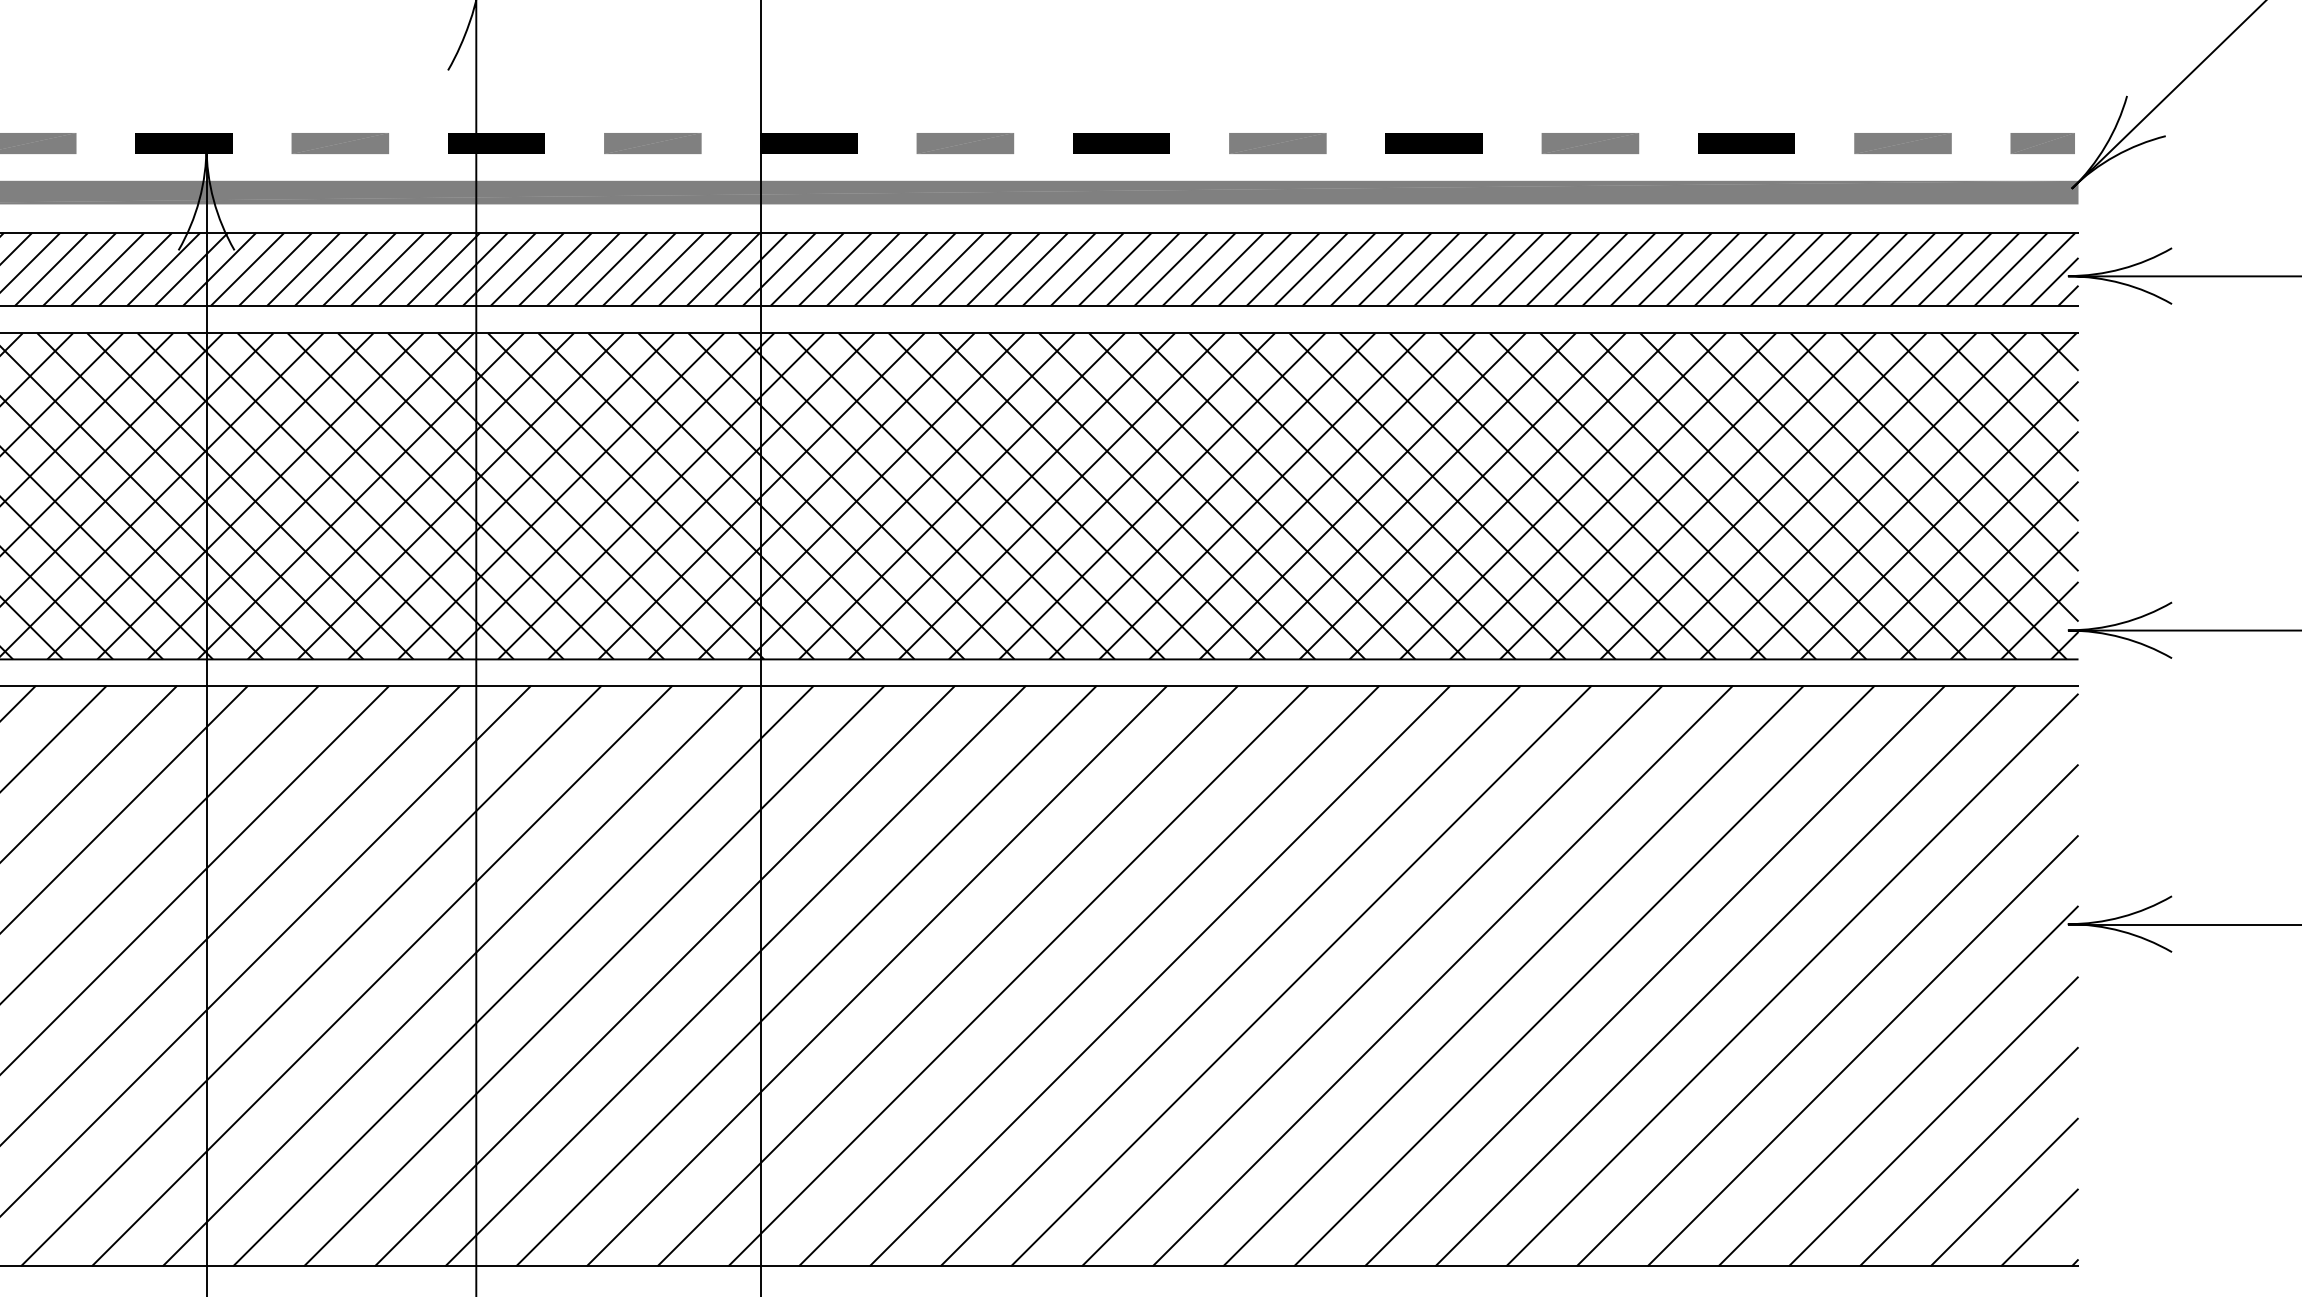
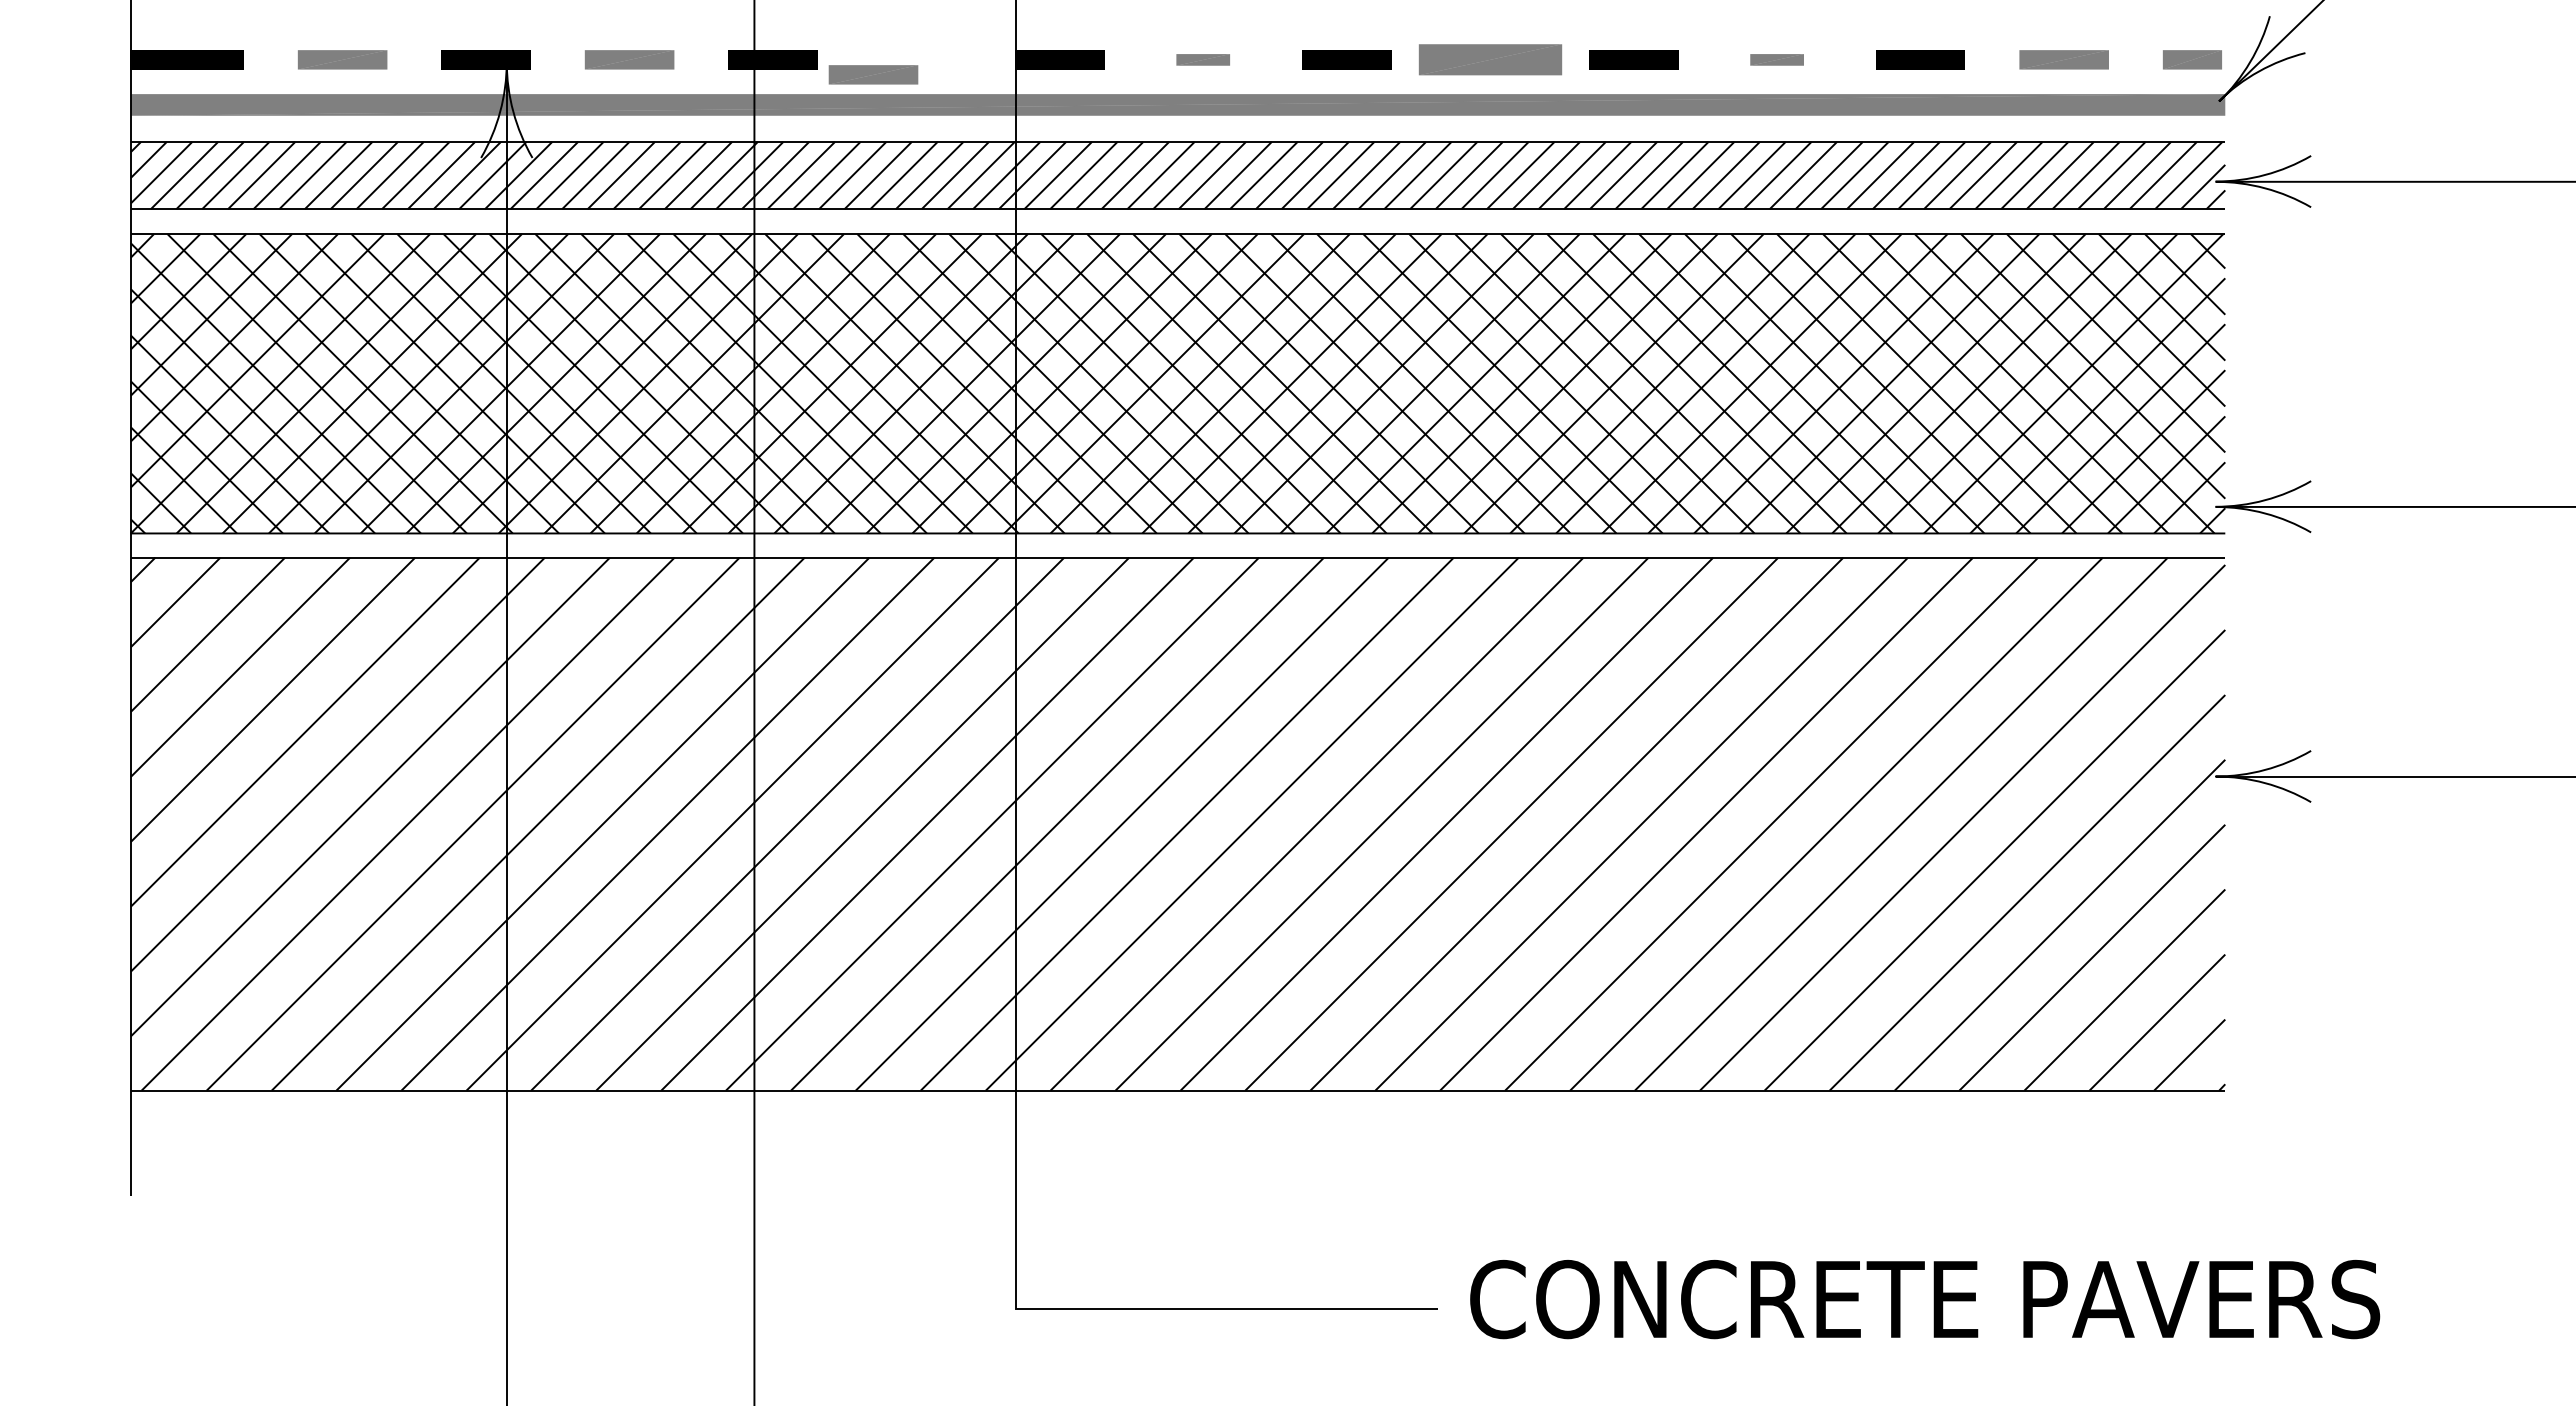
part: (652, 143) -> (873, 74), moved
part: (964, 143) -> (1202, 59), size x0.6
part: (1277, 143) -> (1489, 59), size x1.6
part: (1589, 143) -> (1776, 59), size x0.6

